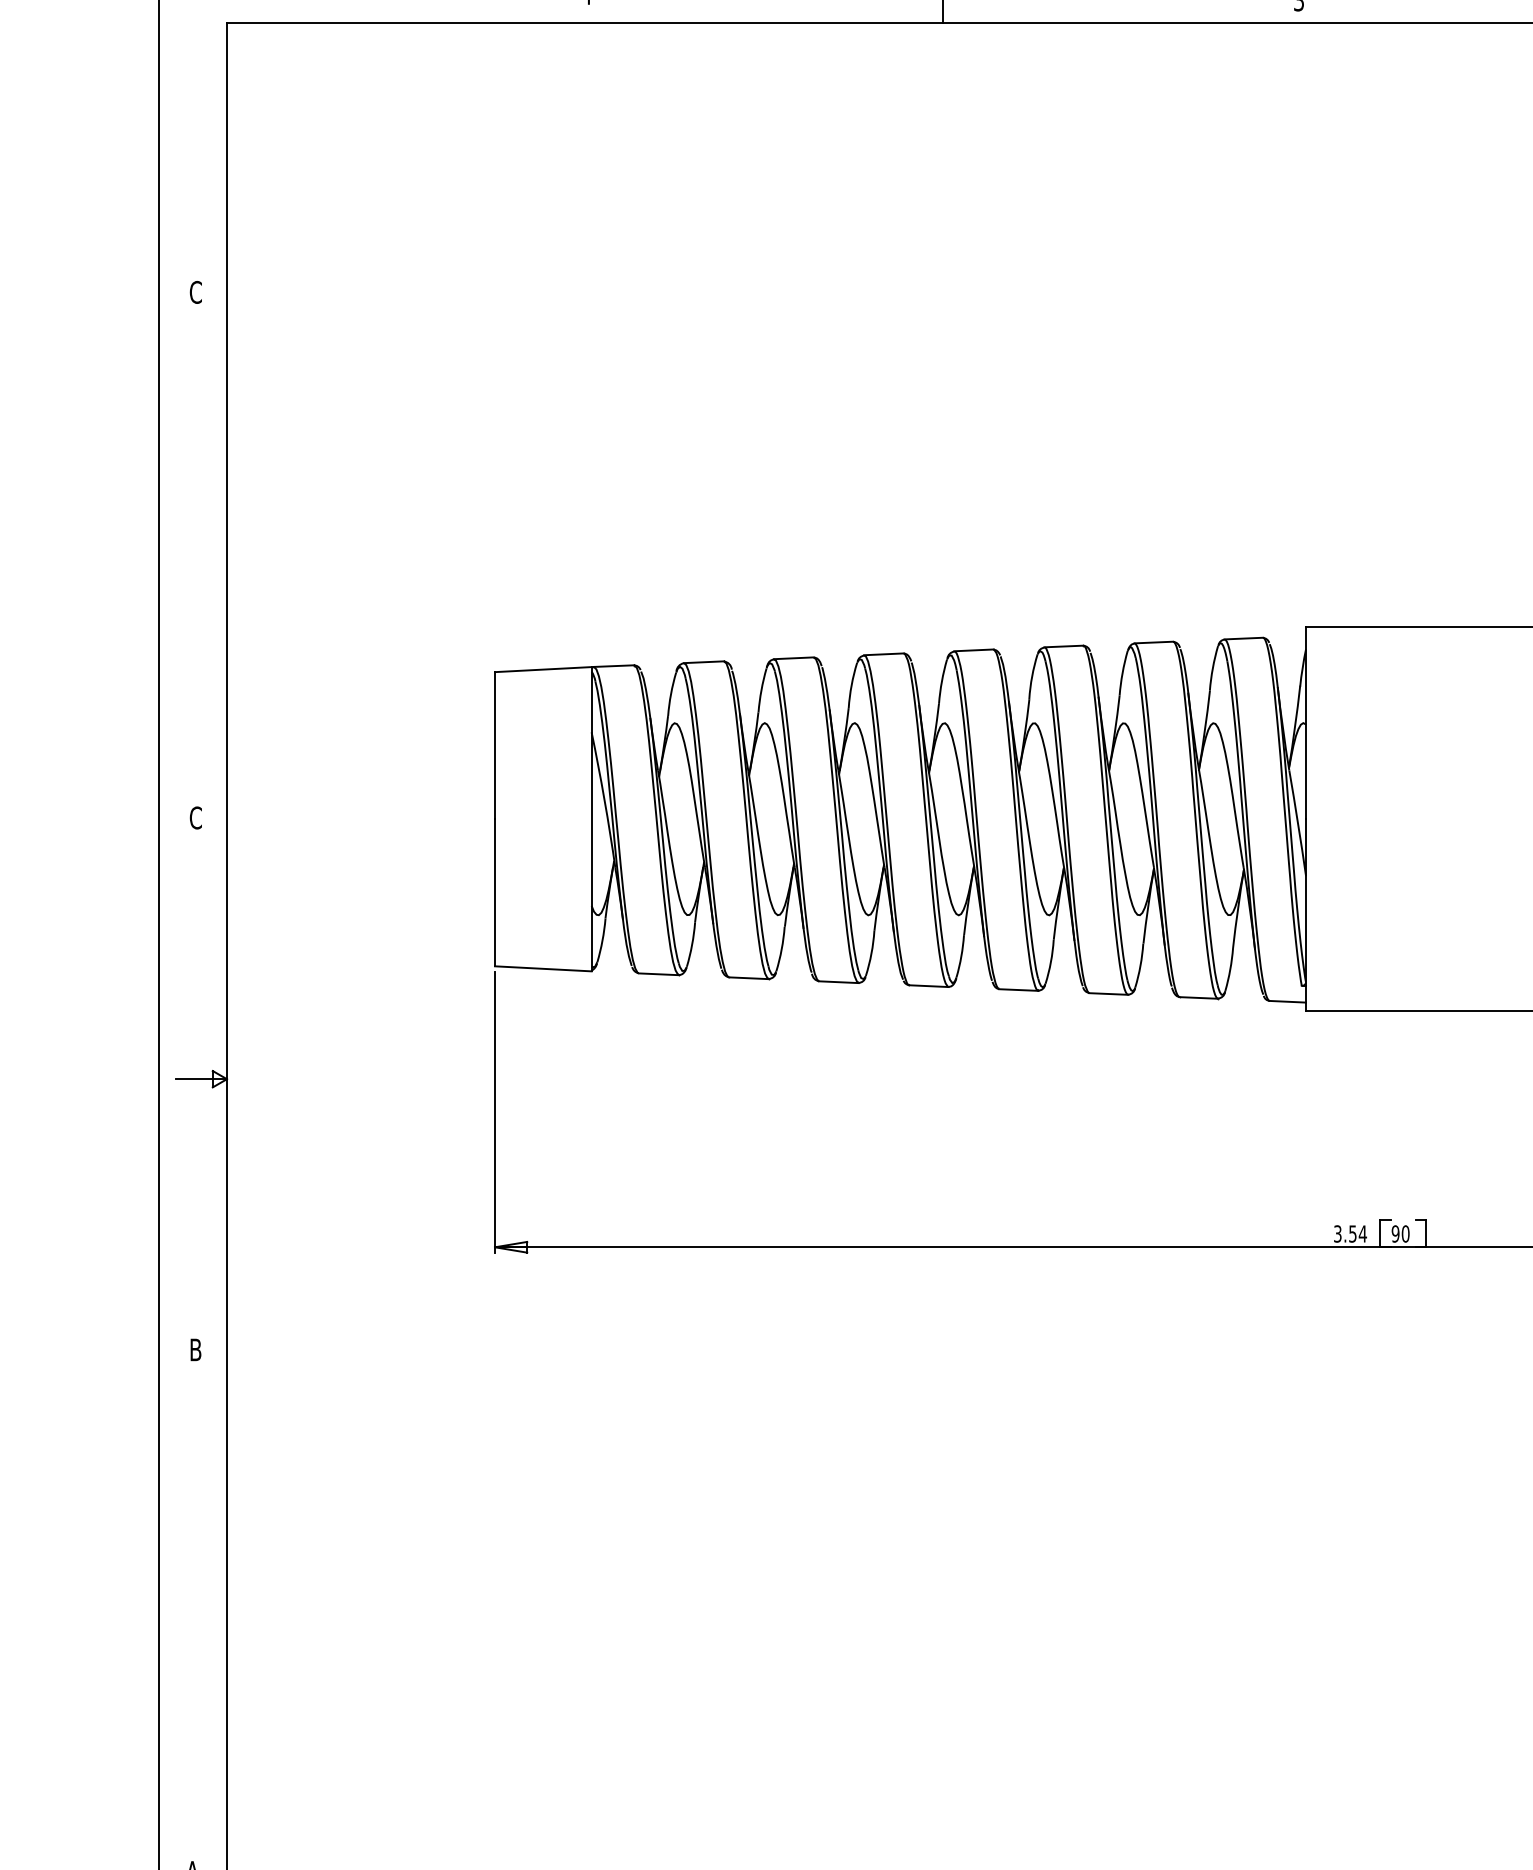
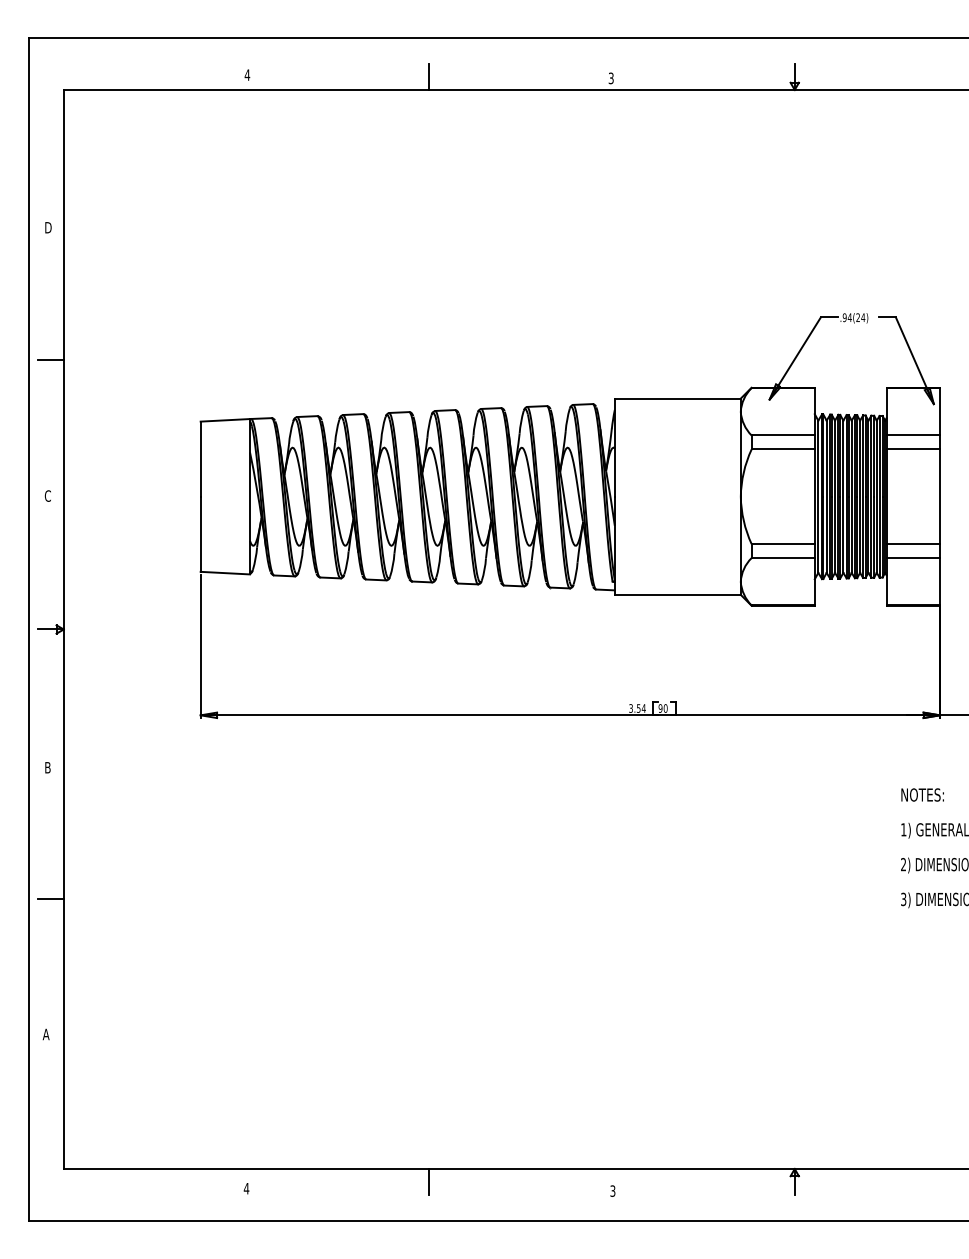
text: (195, 291) -> (47, 227), C -> D
line: (200, 550) -> (50, 359), added
line: (200, 1607) -> (50, 899), added

